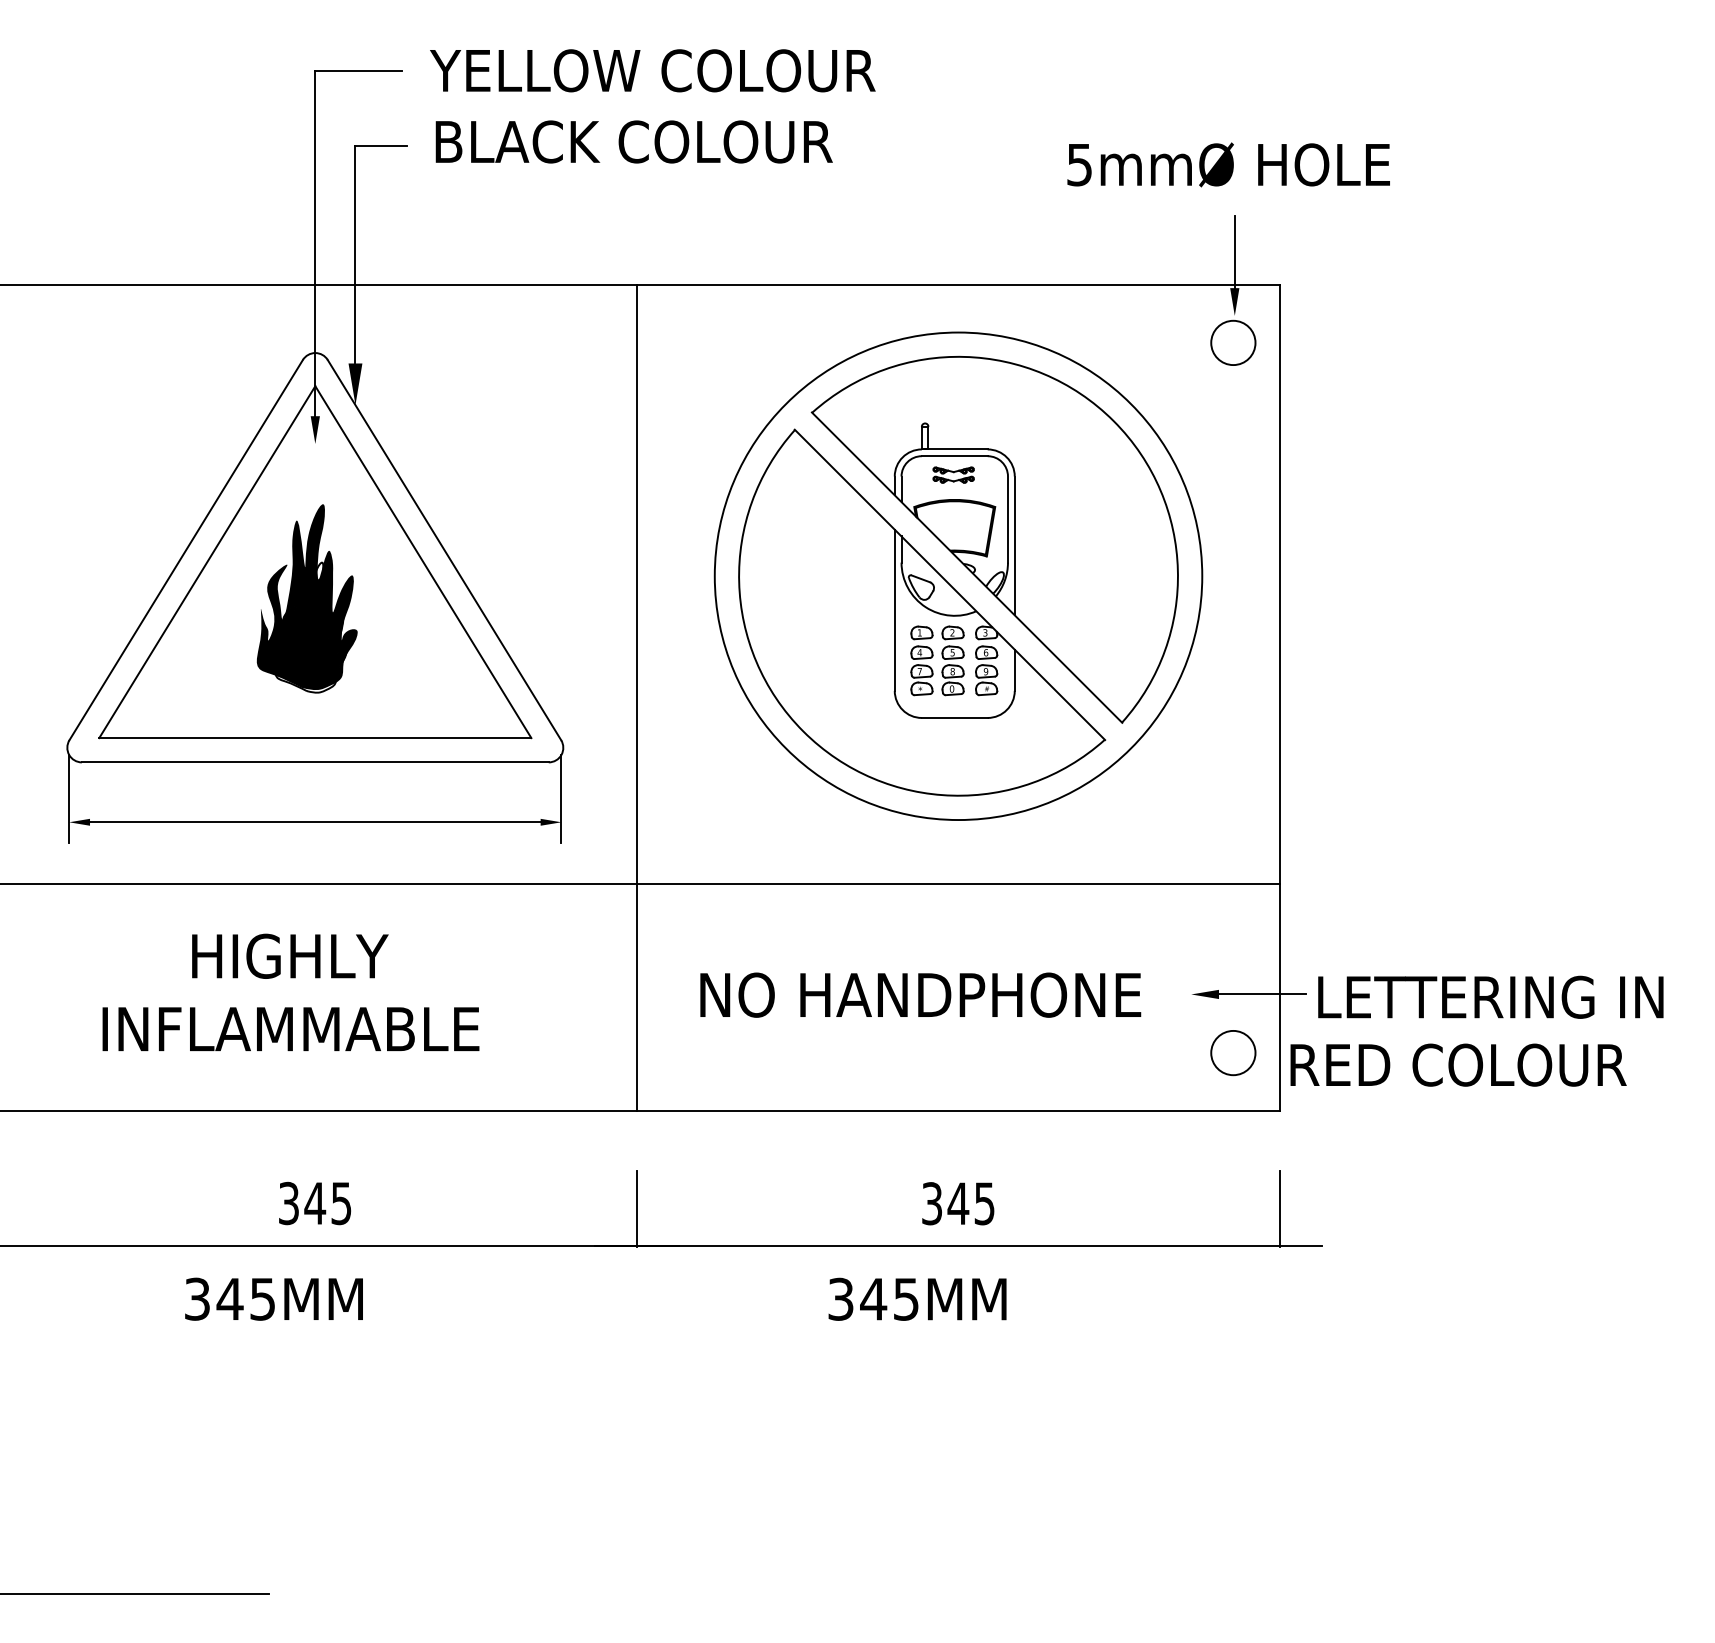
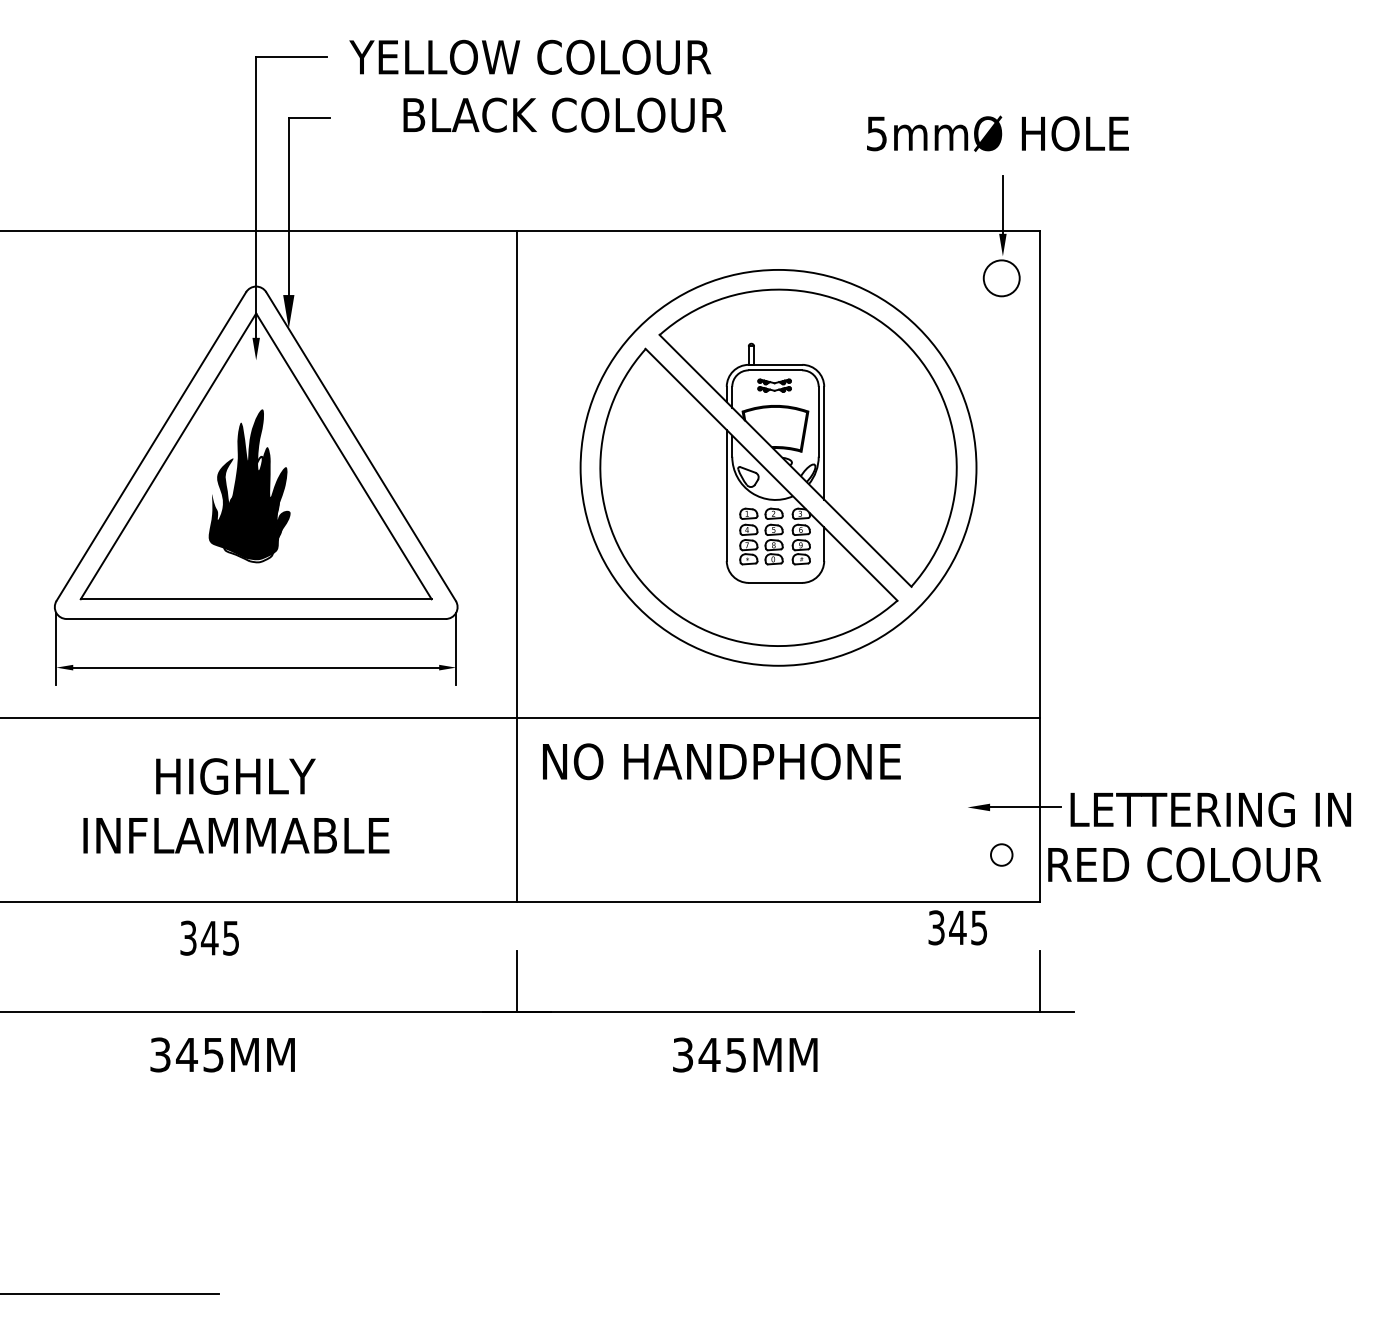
text: (633, 141) -> (564, 114), moved
text: (920, 994) -> (721, 761), moved
circle: (1233, 1052) -> (1001, 854), size x0.6
text: (314, 1203) -> (209, 938), moved
text: (958, 1203) -> (957, 927), moved

